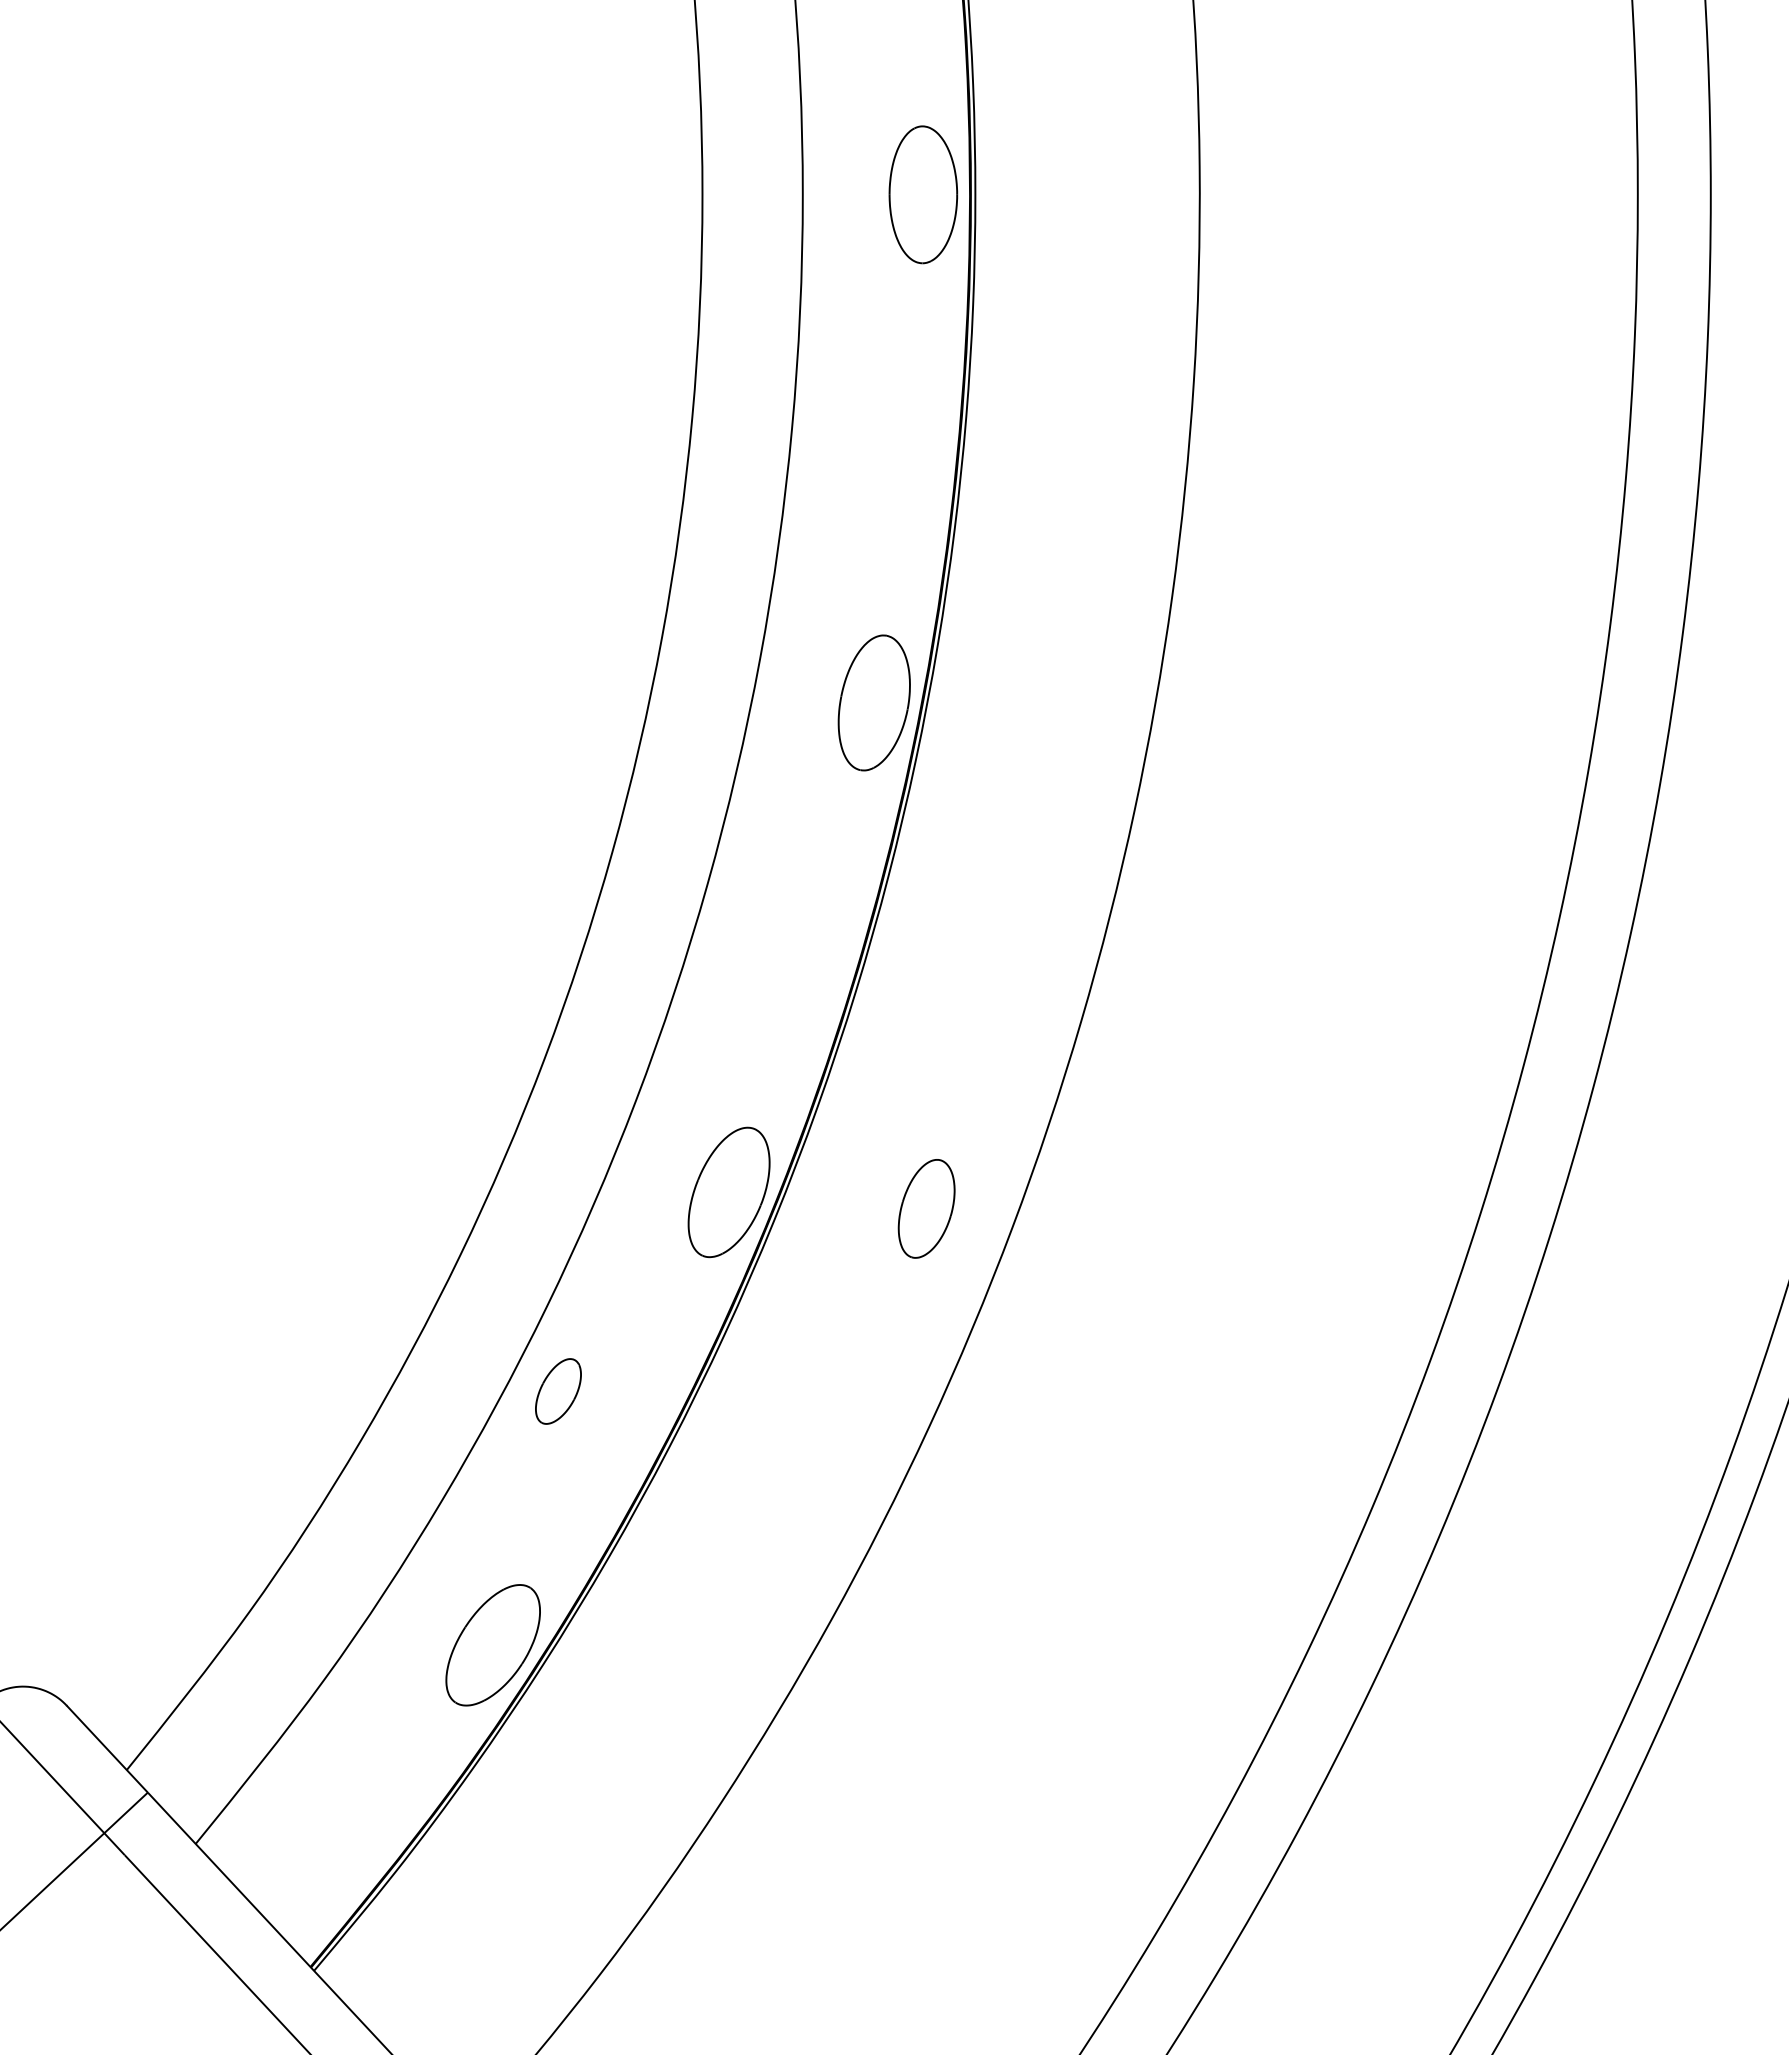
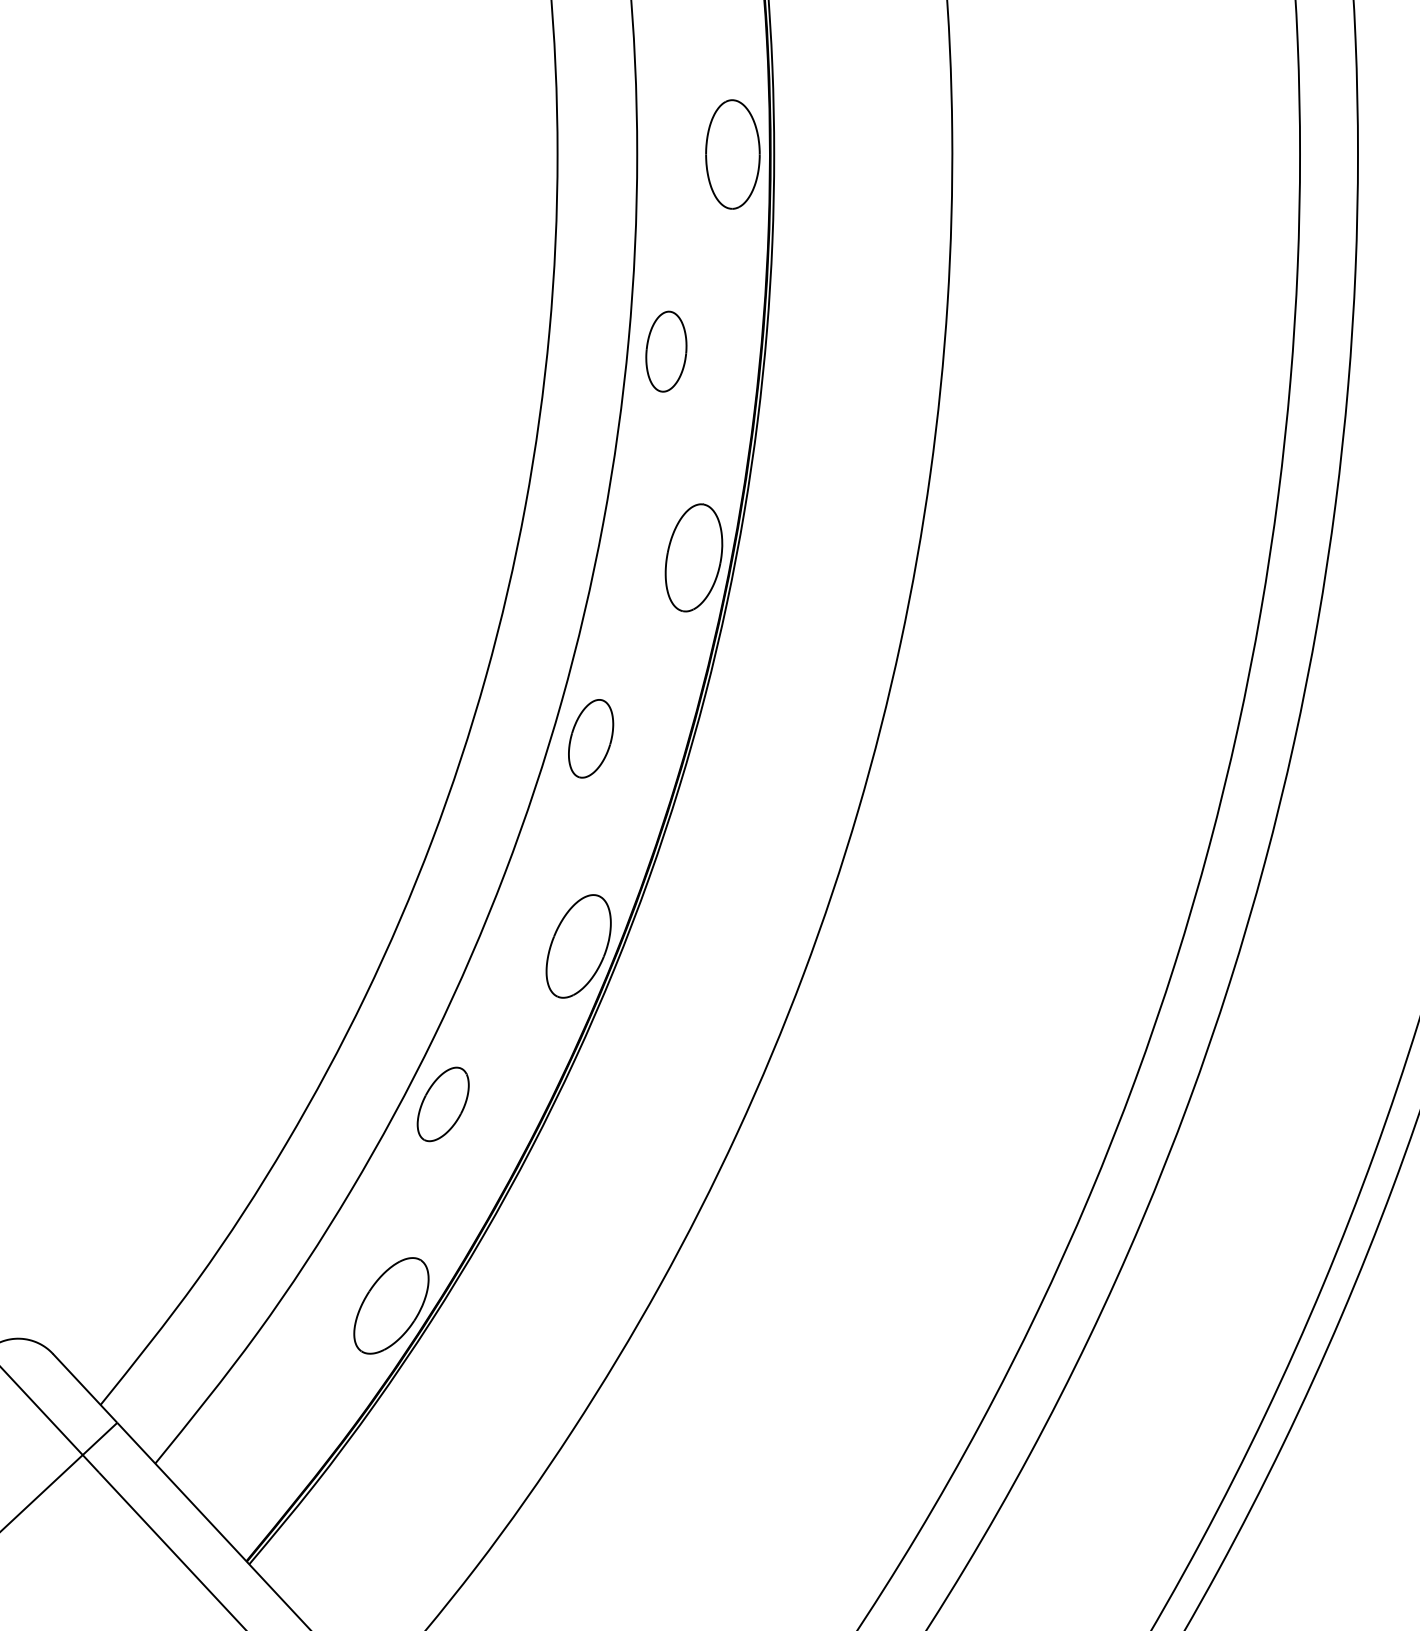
part: (839, 442) -> (666, 351), added
part: (926, 1208) -> (590, 738), moved
part: (558, 1391) -> (443, 1104), size x1.43

